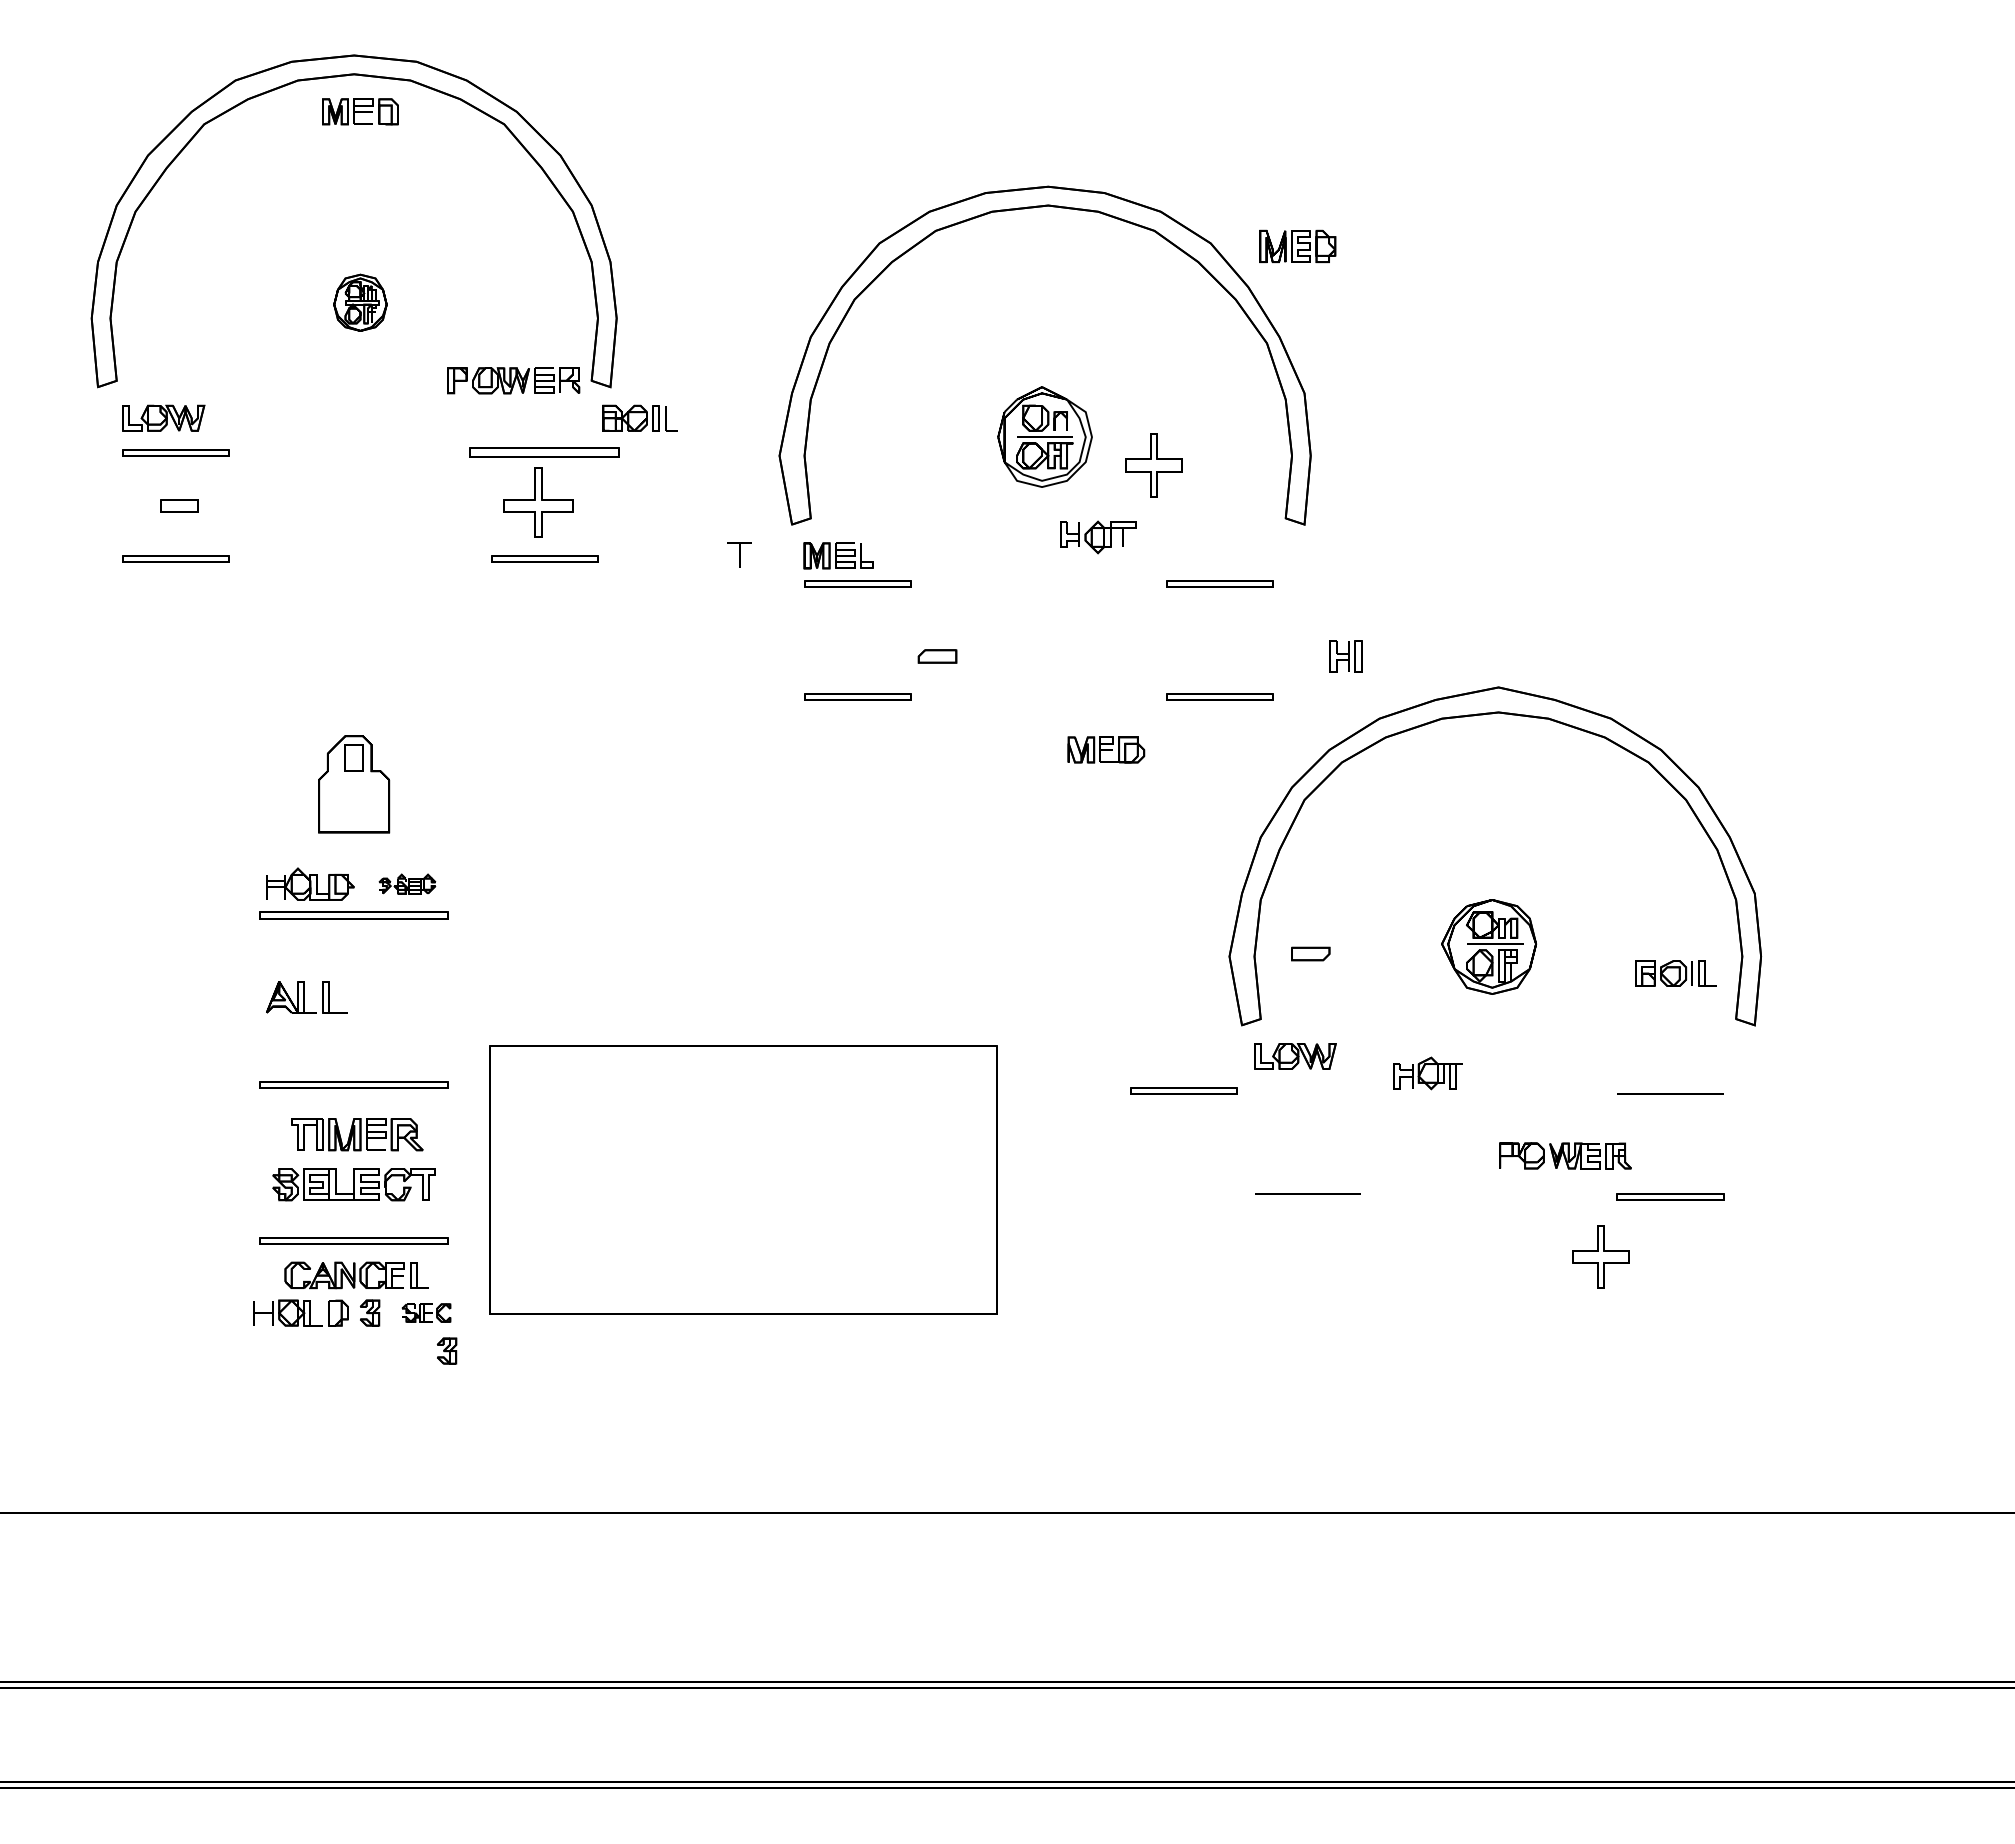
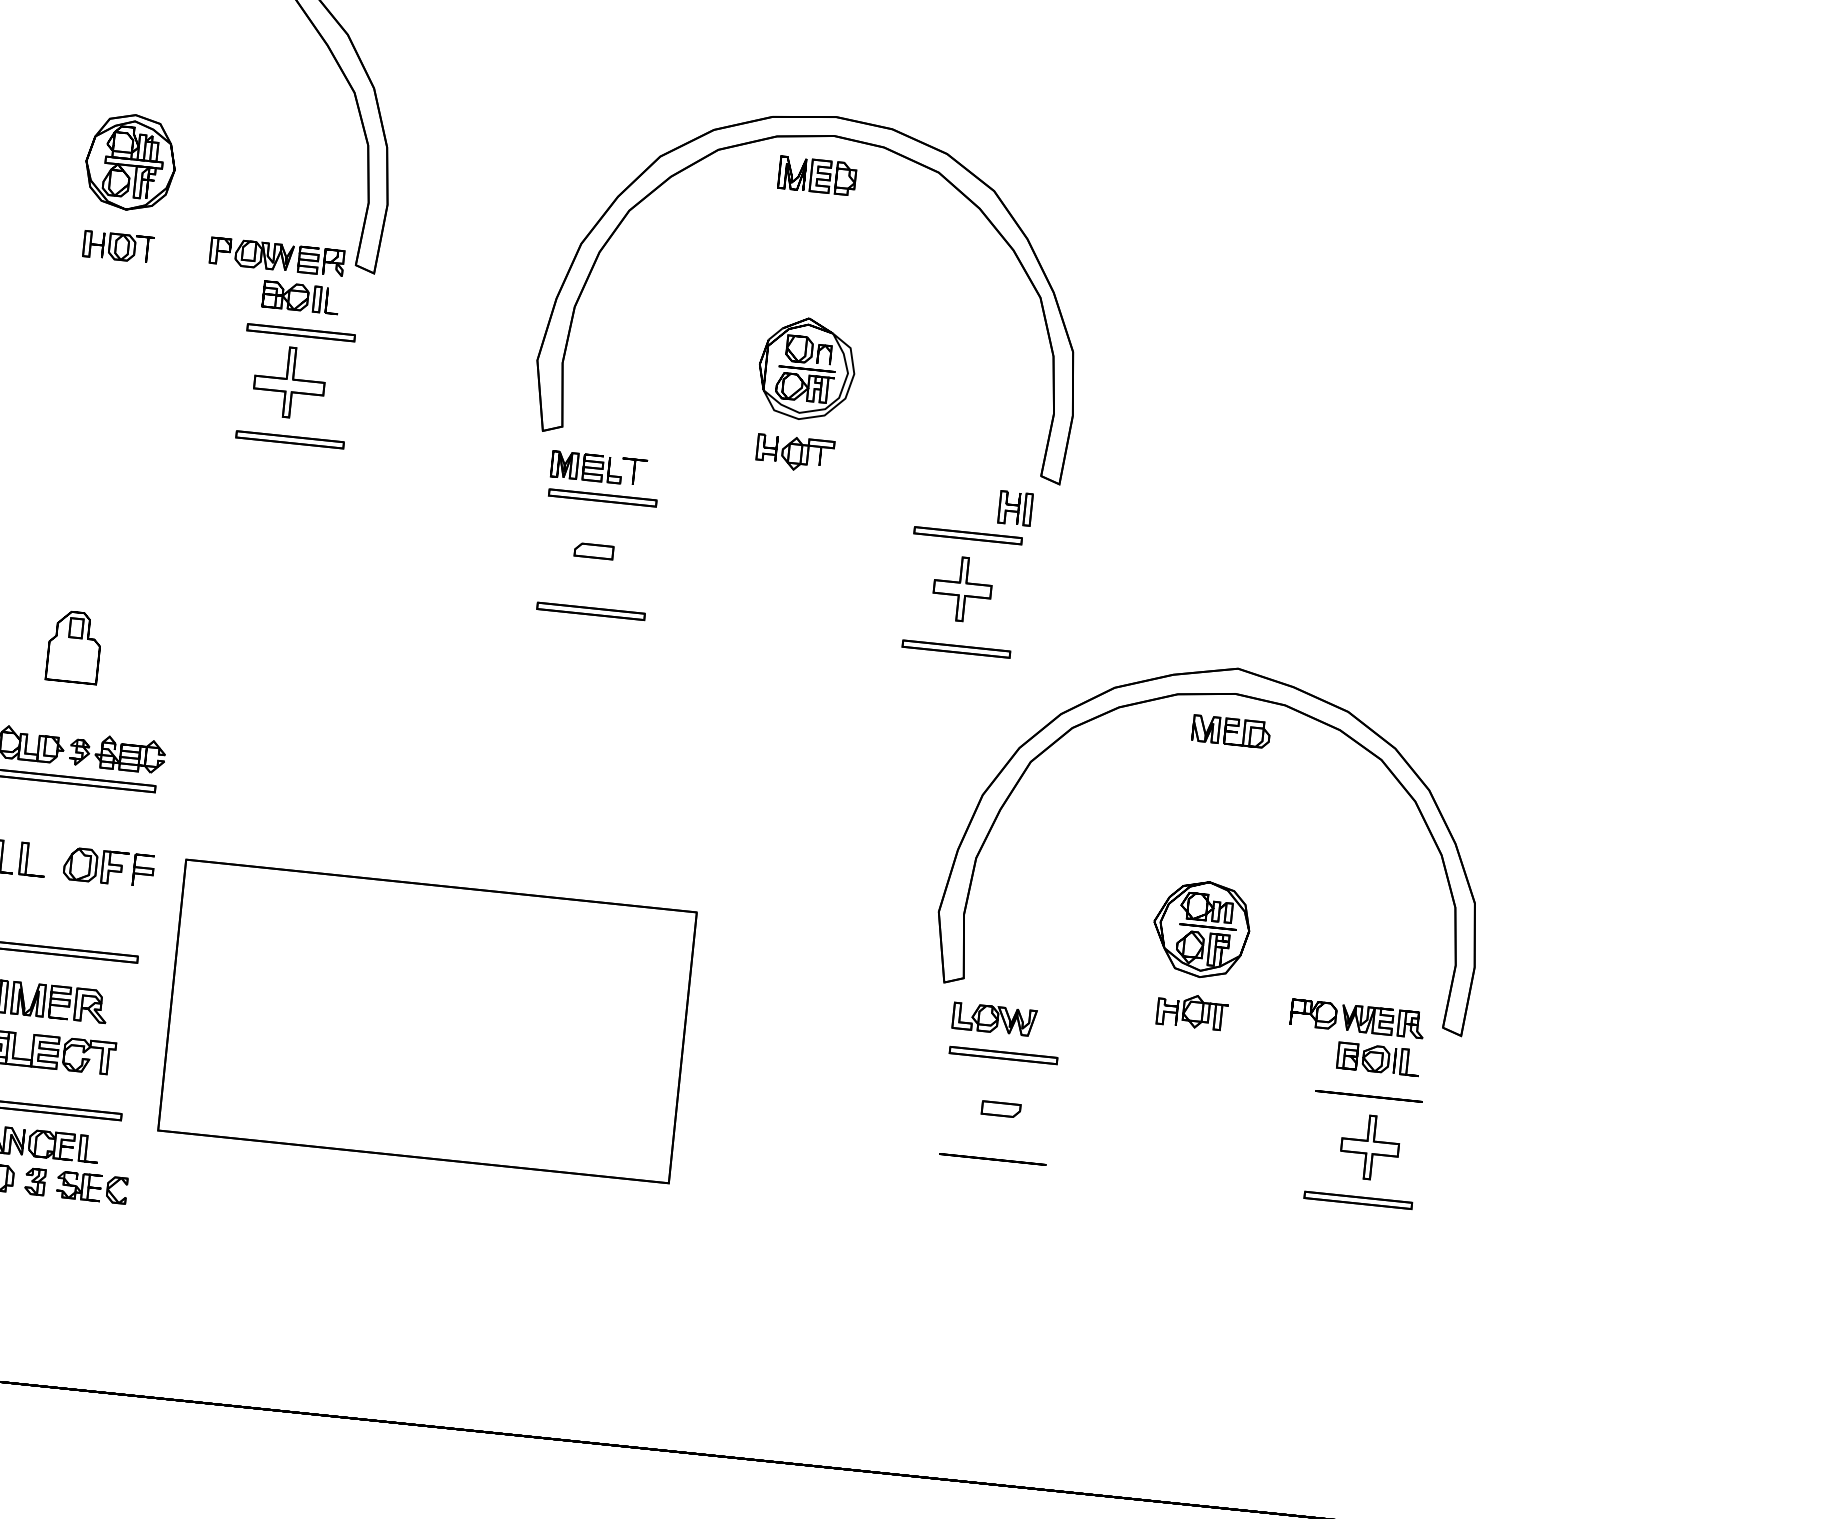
part: (1297, 245) -> (817, 174), moved
part: (360, 302) -> (130, 162), size x1.67
part: (356, 386) -> (118, 246), added
part: (639, 417) -> (300, 296), moved
part: (544, 452) -> (300, 332), size x0.71
part: (1153, 465) -> (961, 589), moved
part: (1098, 537) -> (795, 453), moved
part: (739, 554) -> (633, 470), moved
part: (937, 656) -> (594, 551), moved
part: (1345, 656) -> (1015, 508), moved
part: (1106, 749) -> (1231, 731), moved
part: (354, 784) -> (74, 647), size x0.71
part: (407, 883) -> (117, 752), size x1.67
part: (1310, 953) -> (1000, 1108), moved
part: (1675, 973) -> (1377, 1059), moved
part: (409, 996) -> (108, 866), added
part: (1427, 1073) -> (1192, 1011), moved
part: (1183, 1090) -> (1003, 1055), moved
part: (1565, 1155) -> (1357, 1018), moved
part: (743, 1179) -> (427, 1021), moved
part: (1600, 1256) -> (1369, 1146), moved
part: (426, 1312) -> (92, 1187), size x1.43
part: (447, 1350) -> (109, 1227), removed

